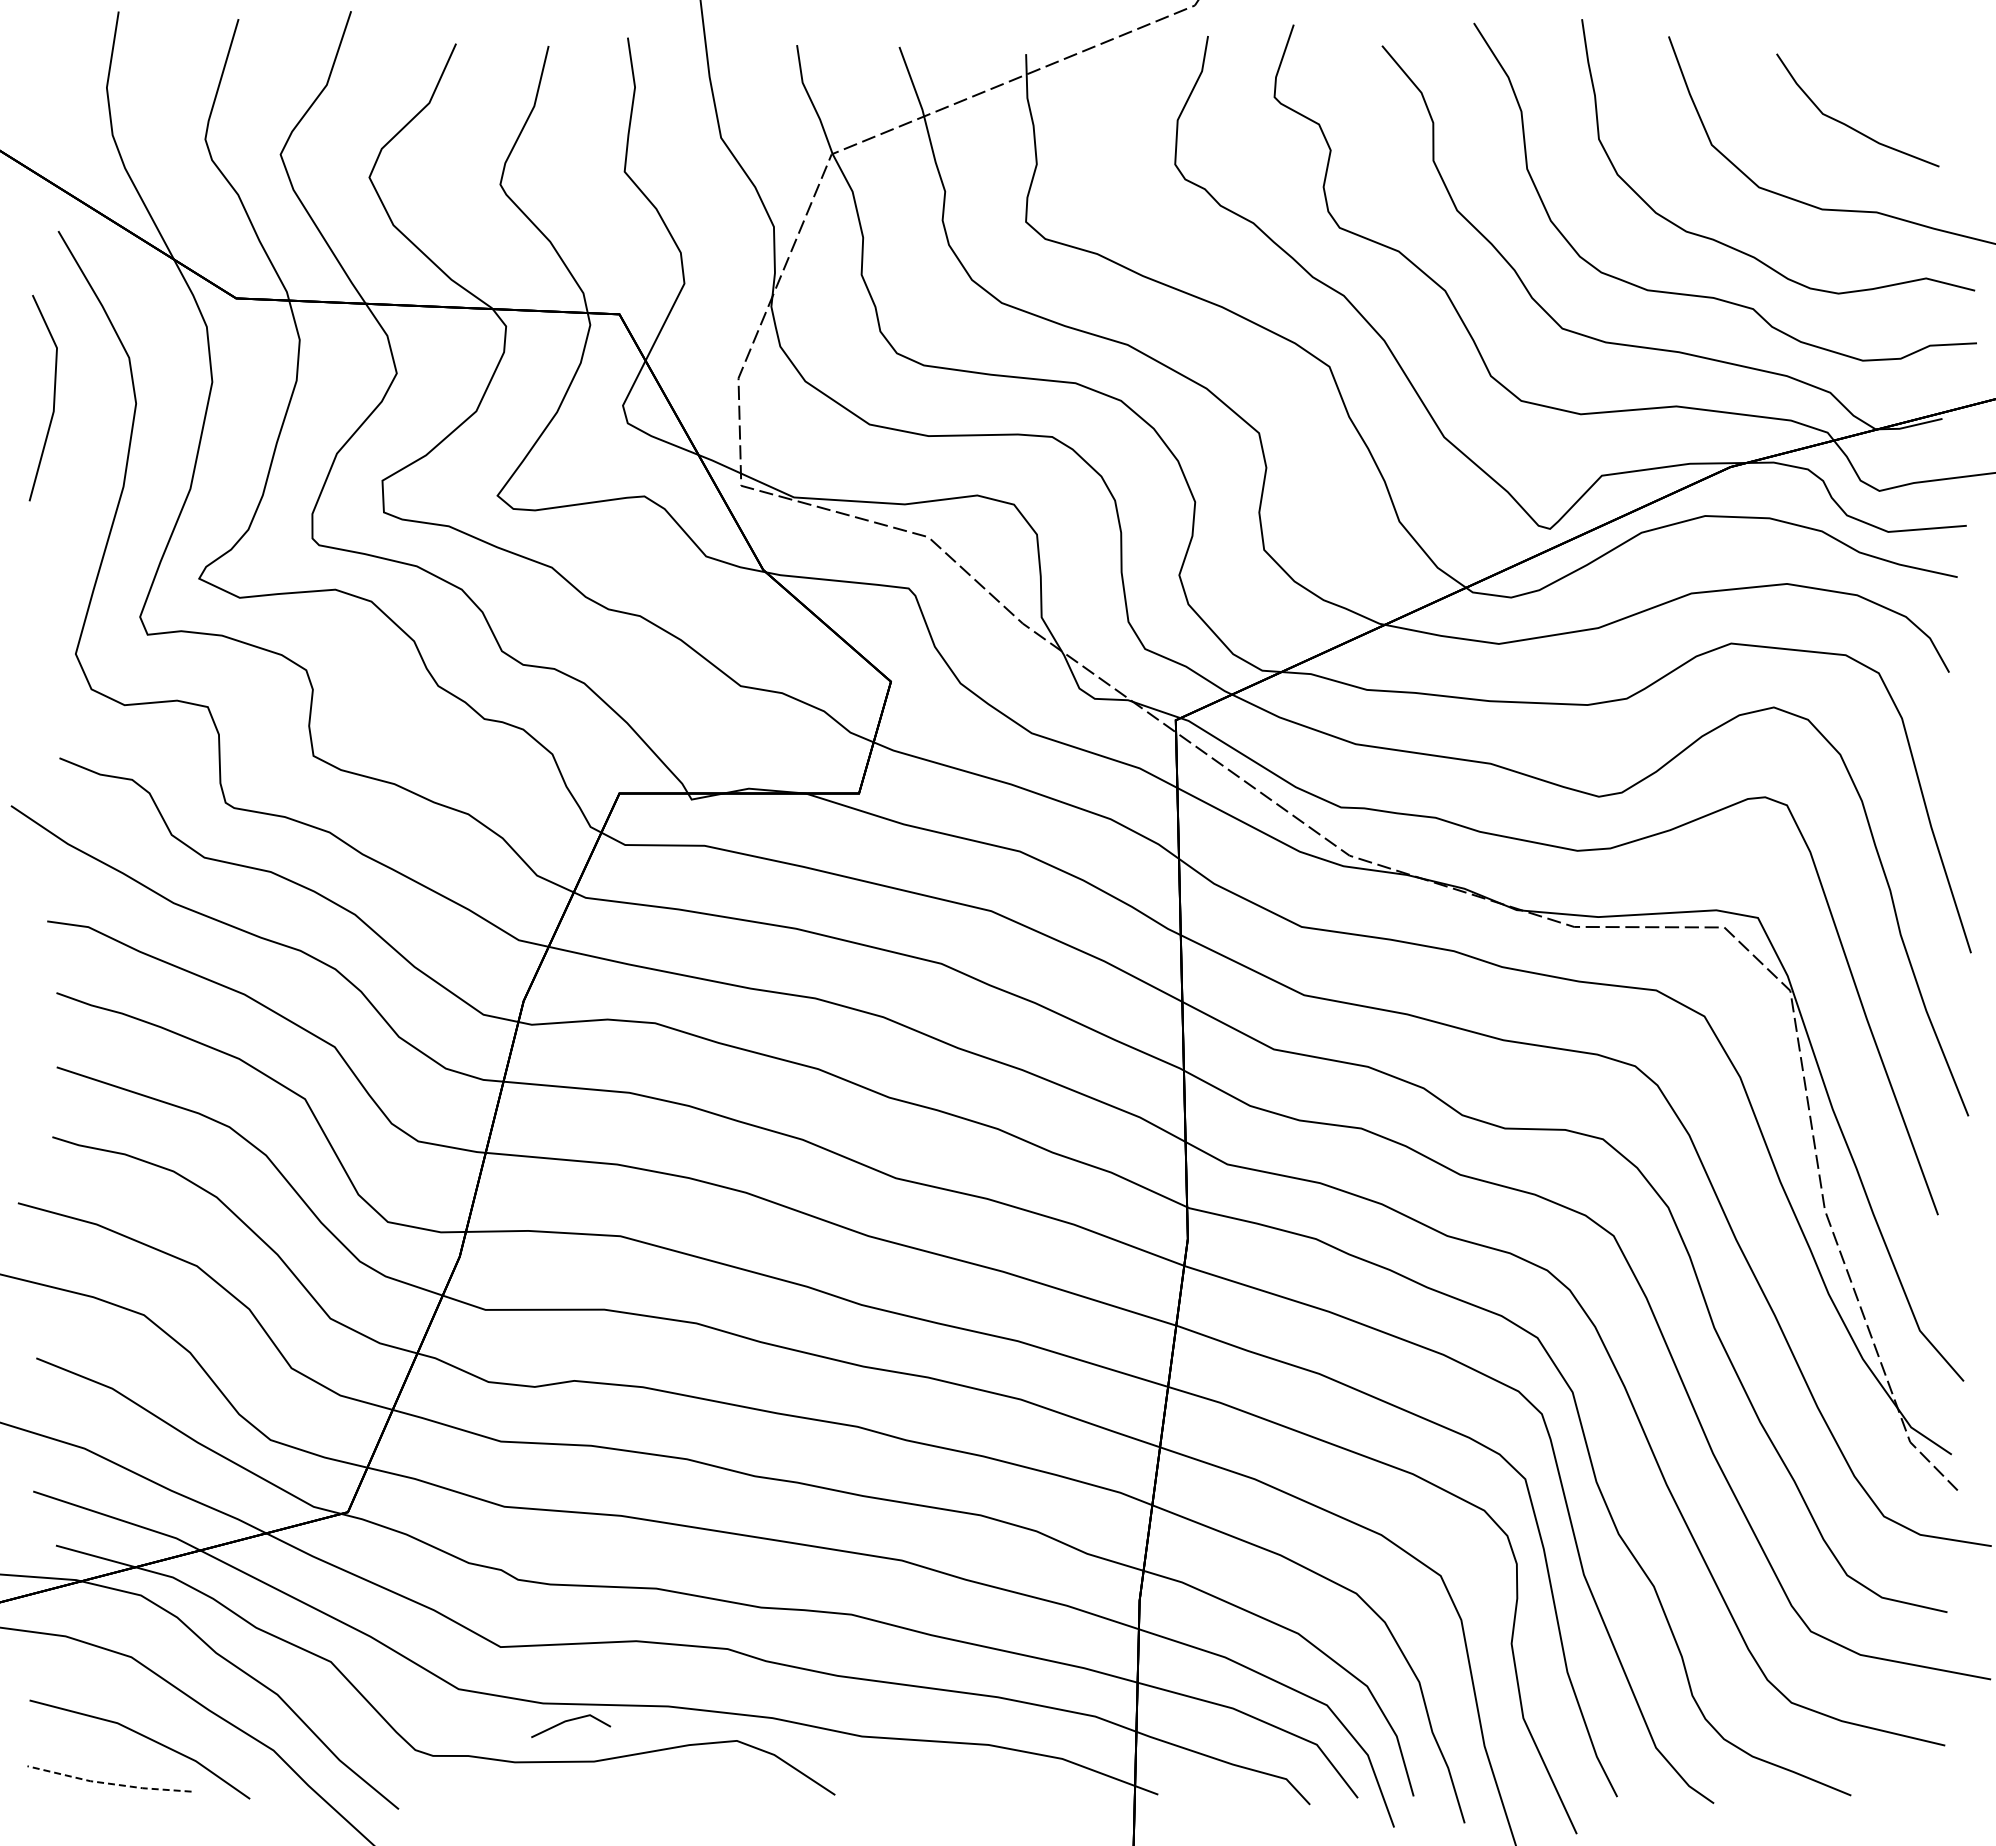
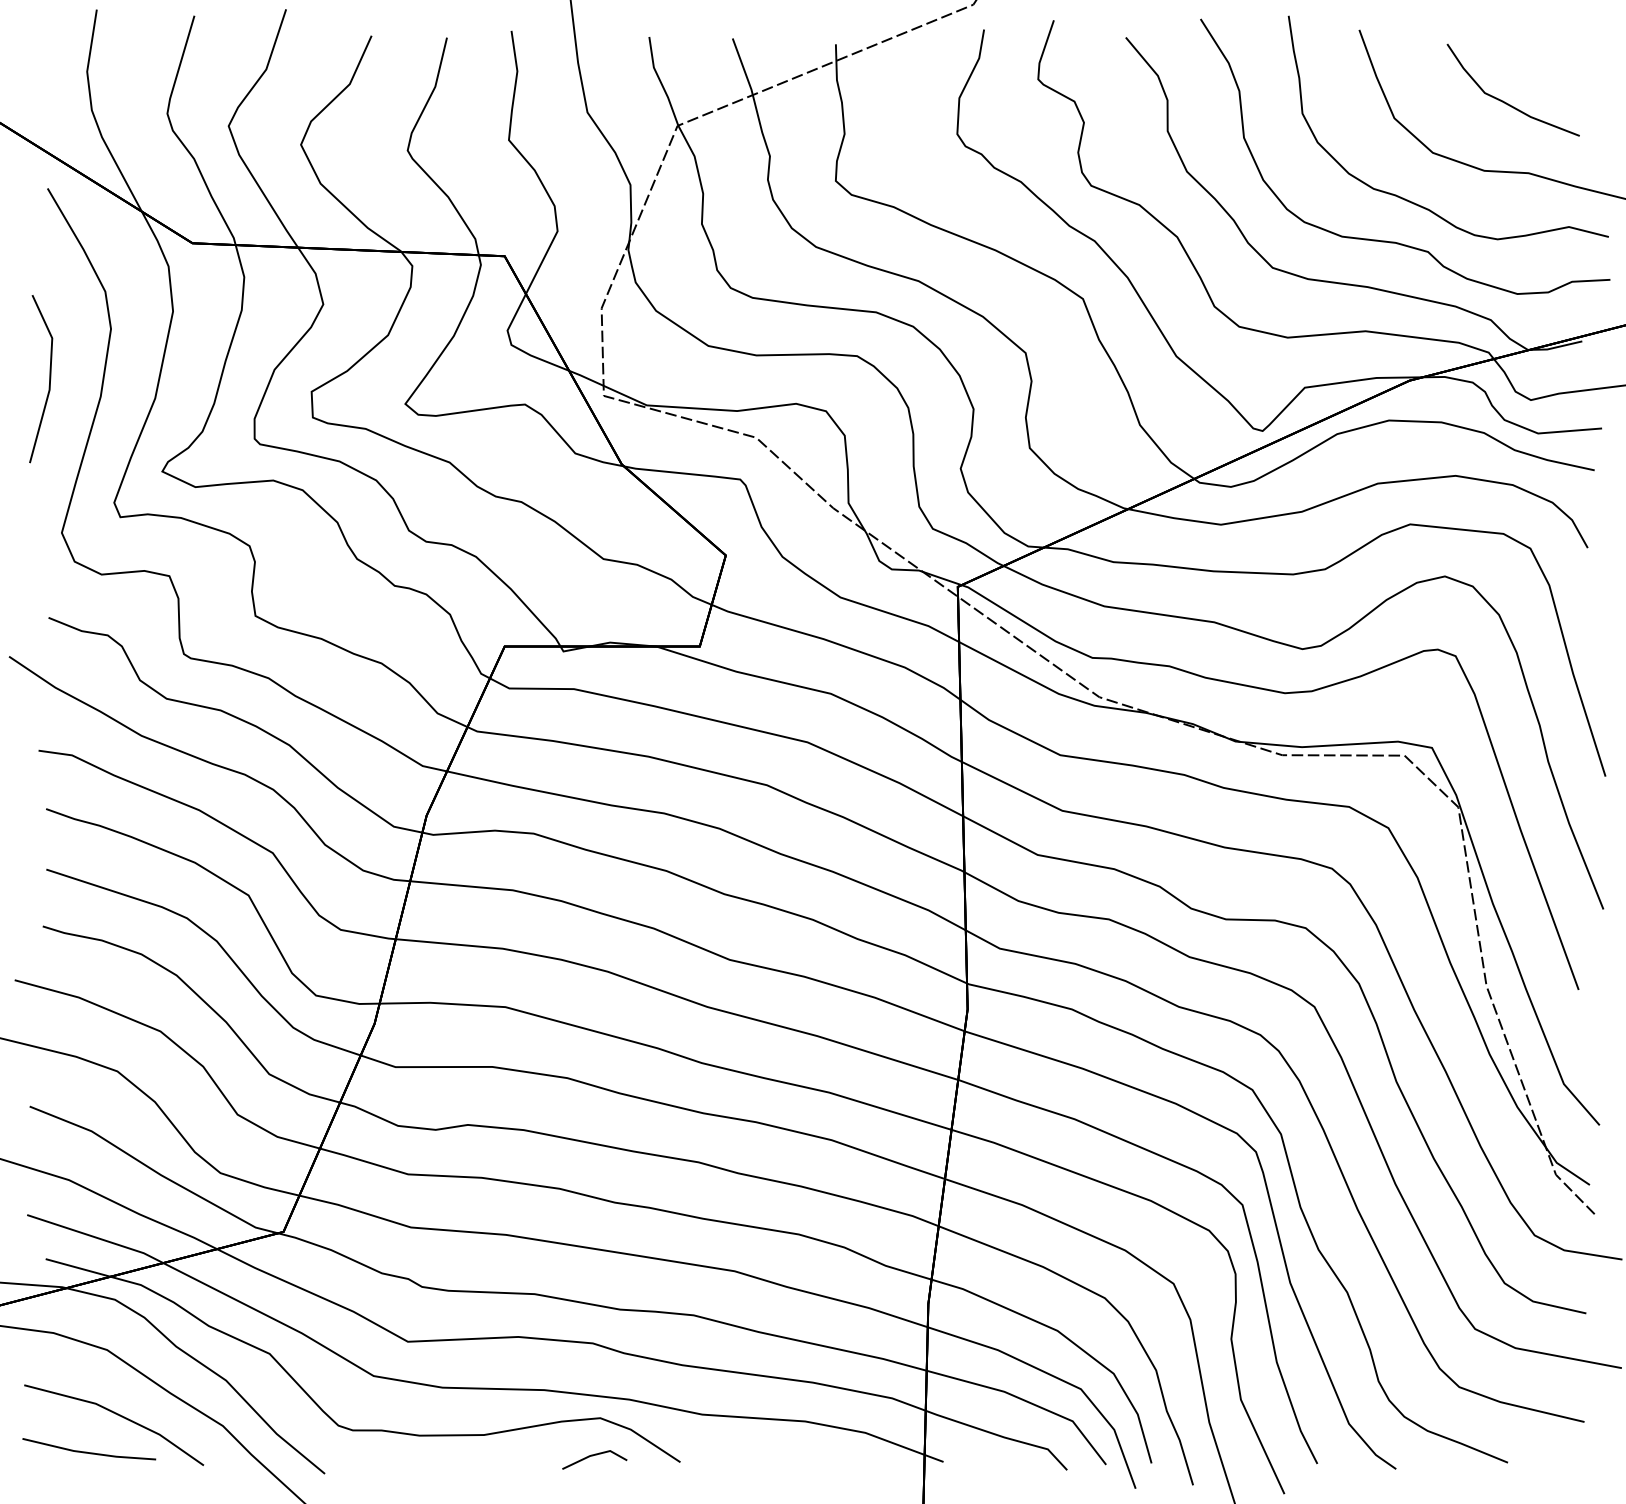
line: (53, 397) -> (49, 378), moved
line: (569, 1721) -> (593, 1456), moved
line: (109, 1783) -> (89, 1452), dashed -> solid

